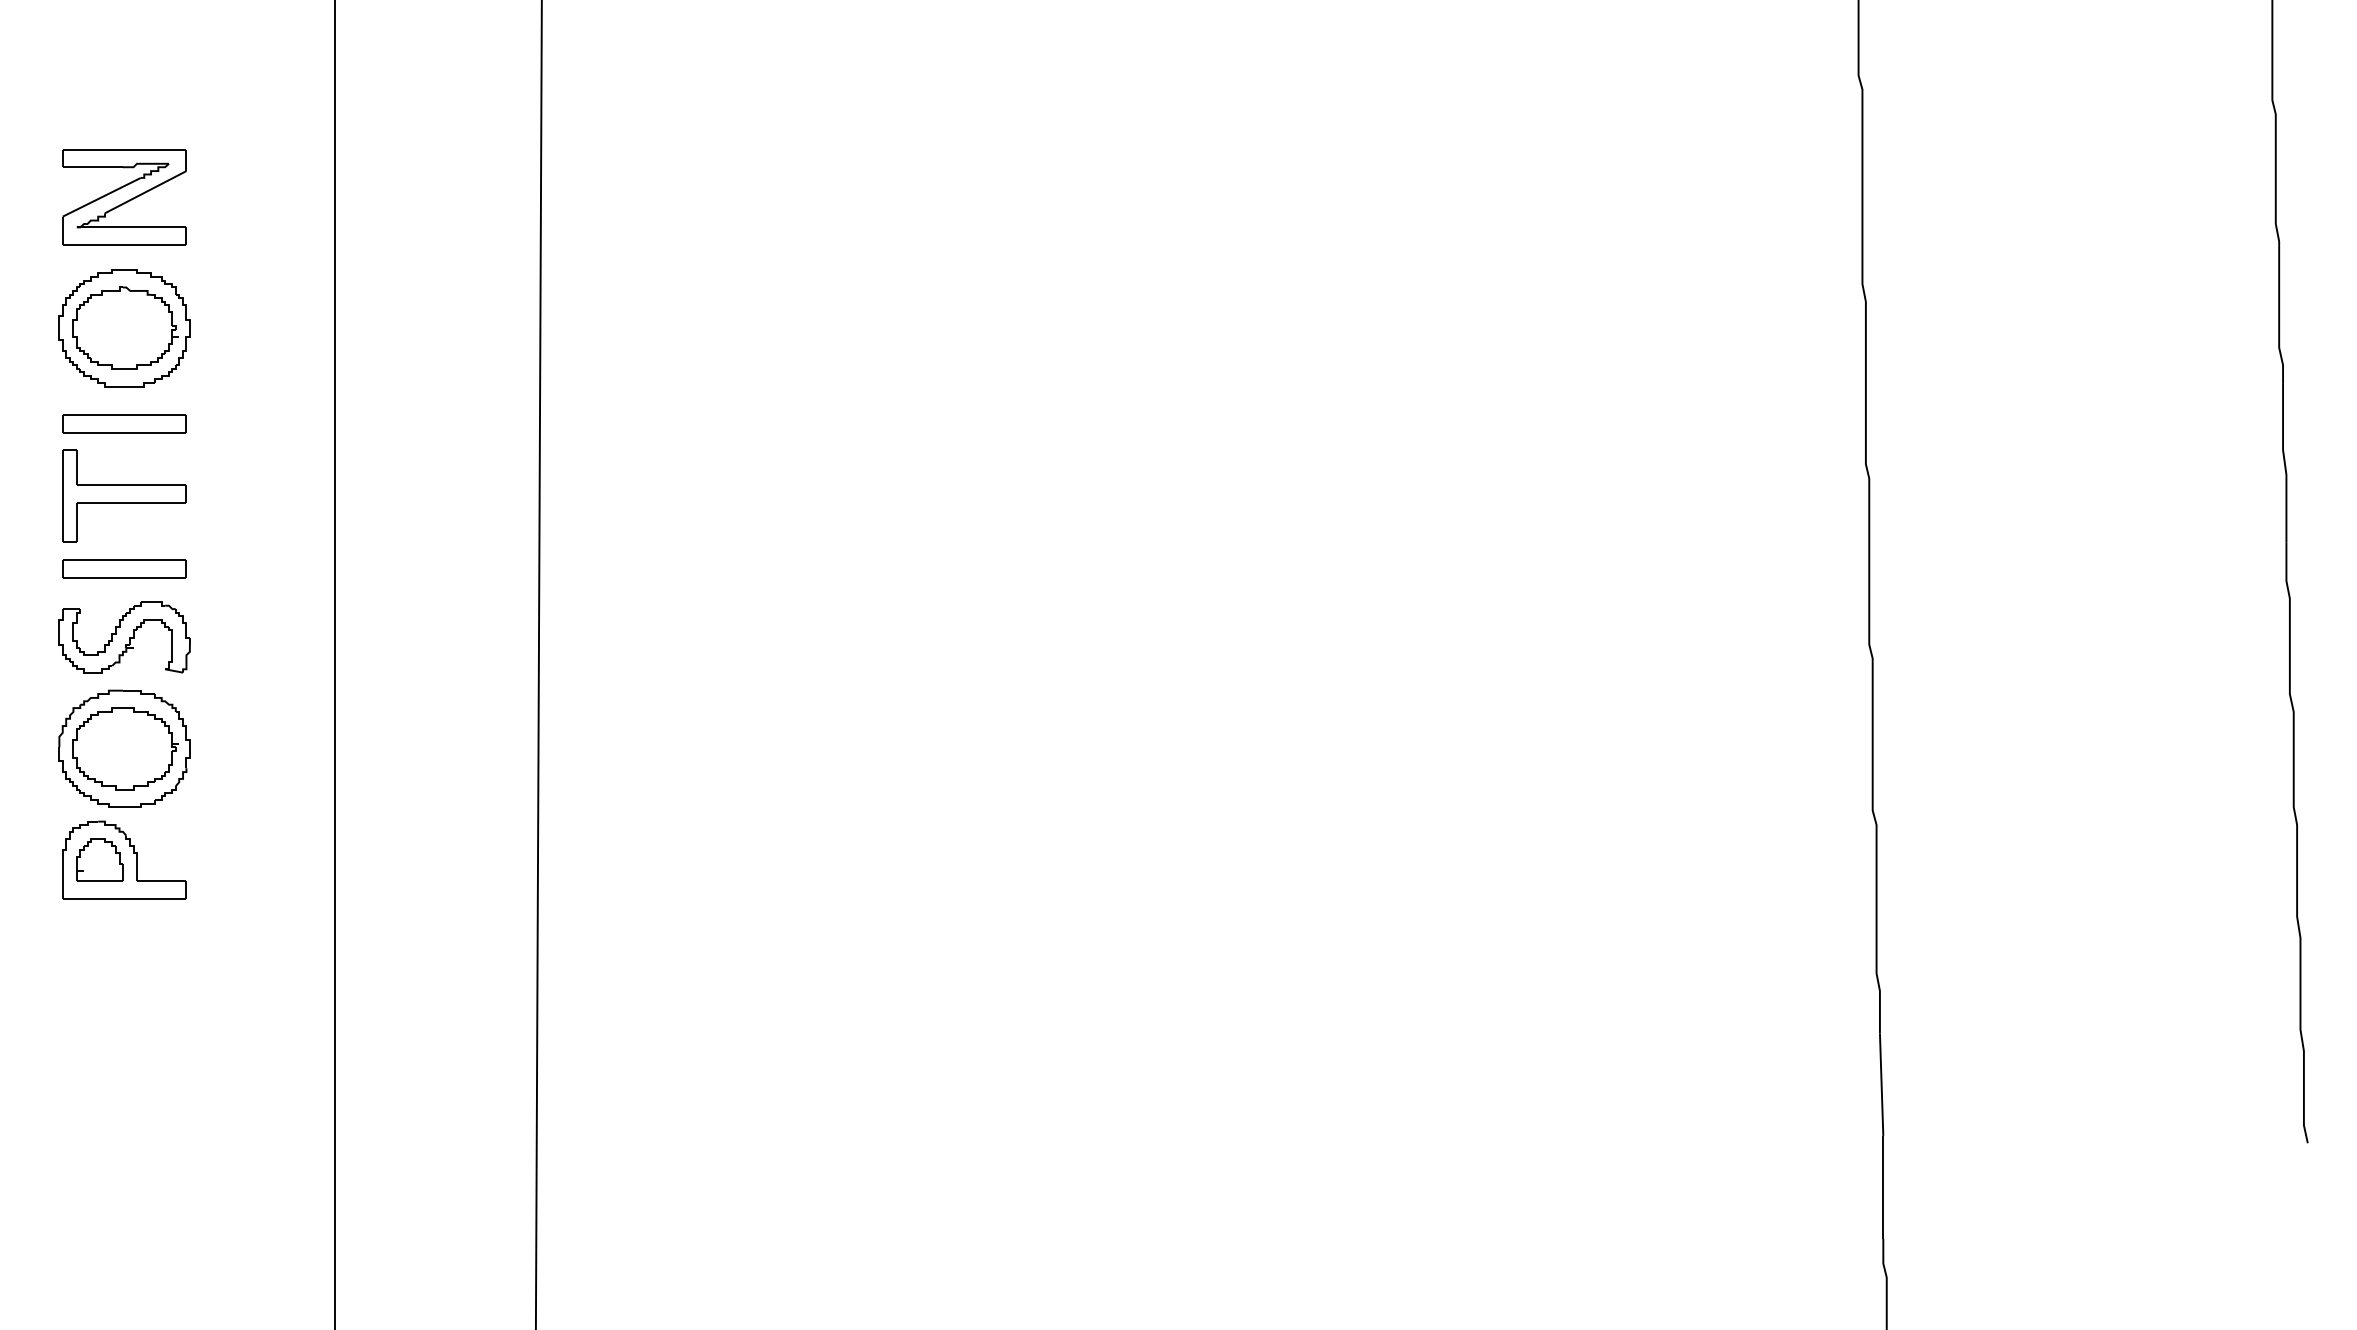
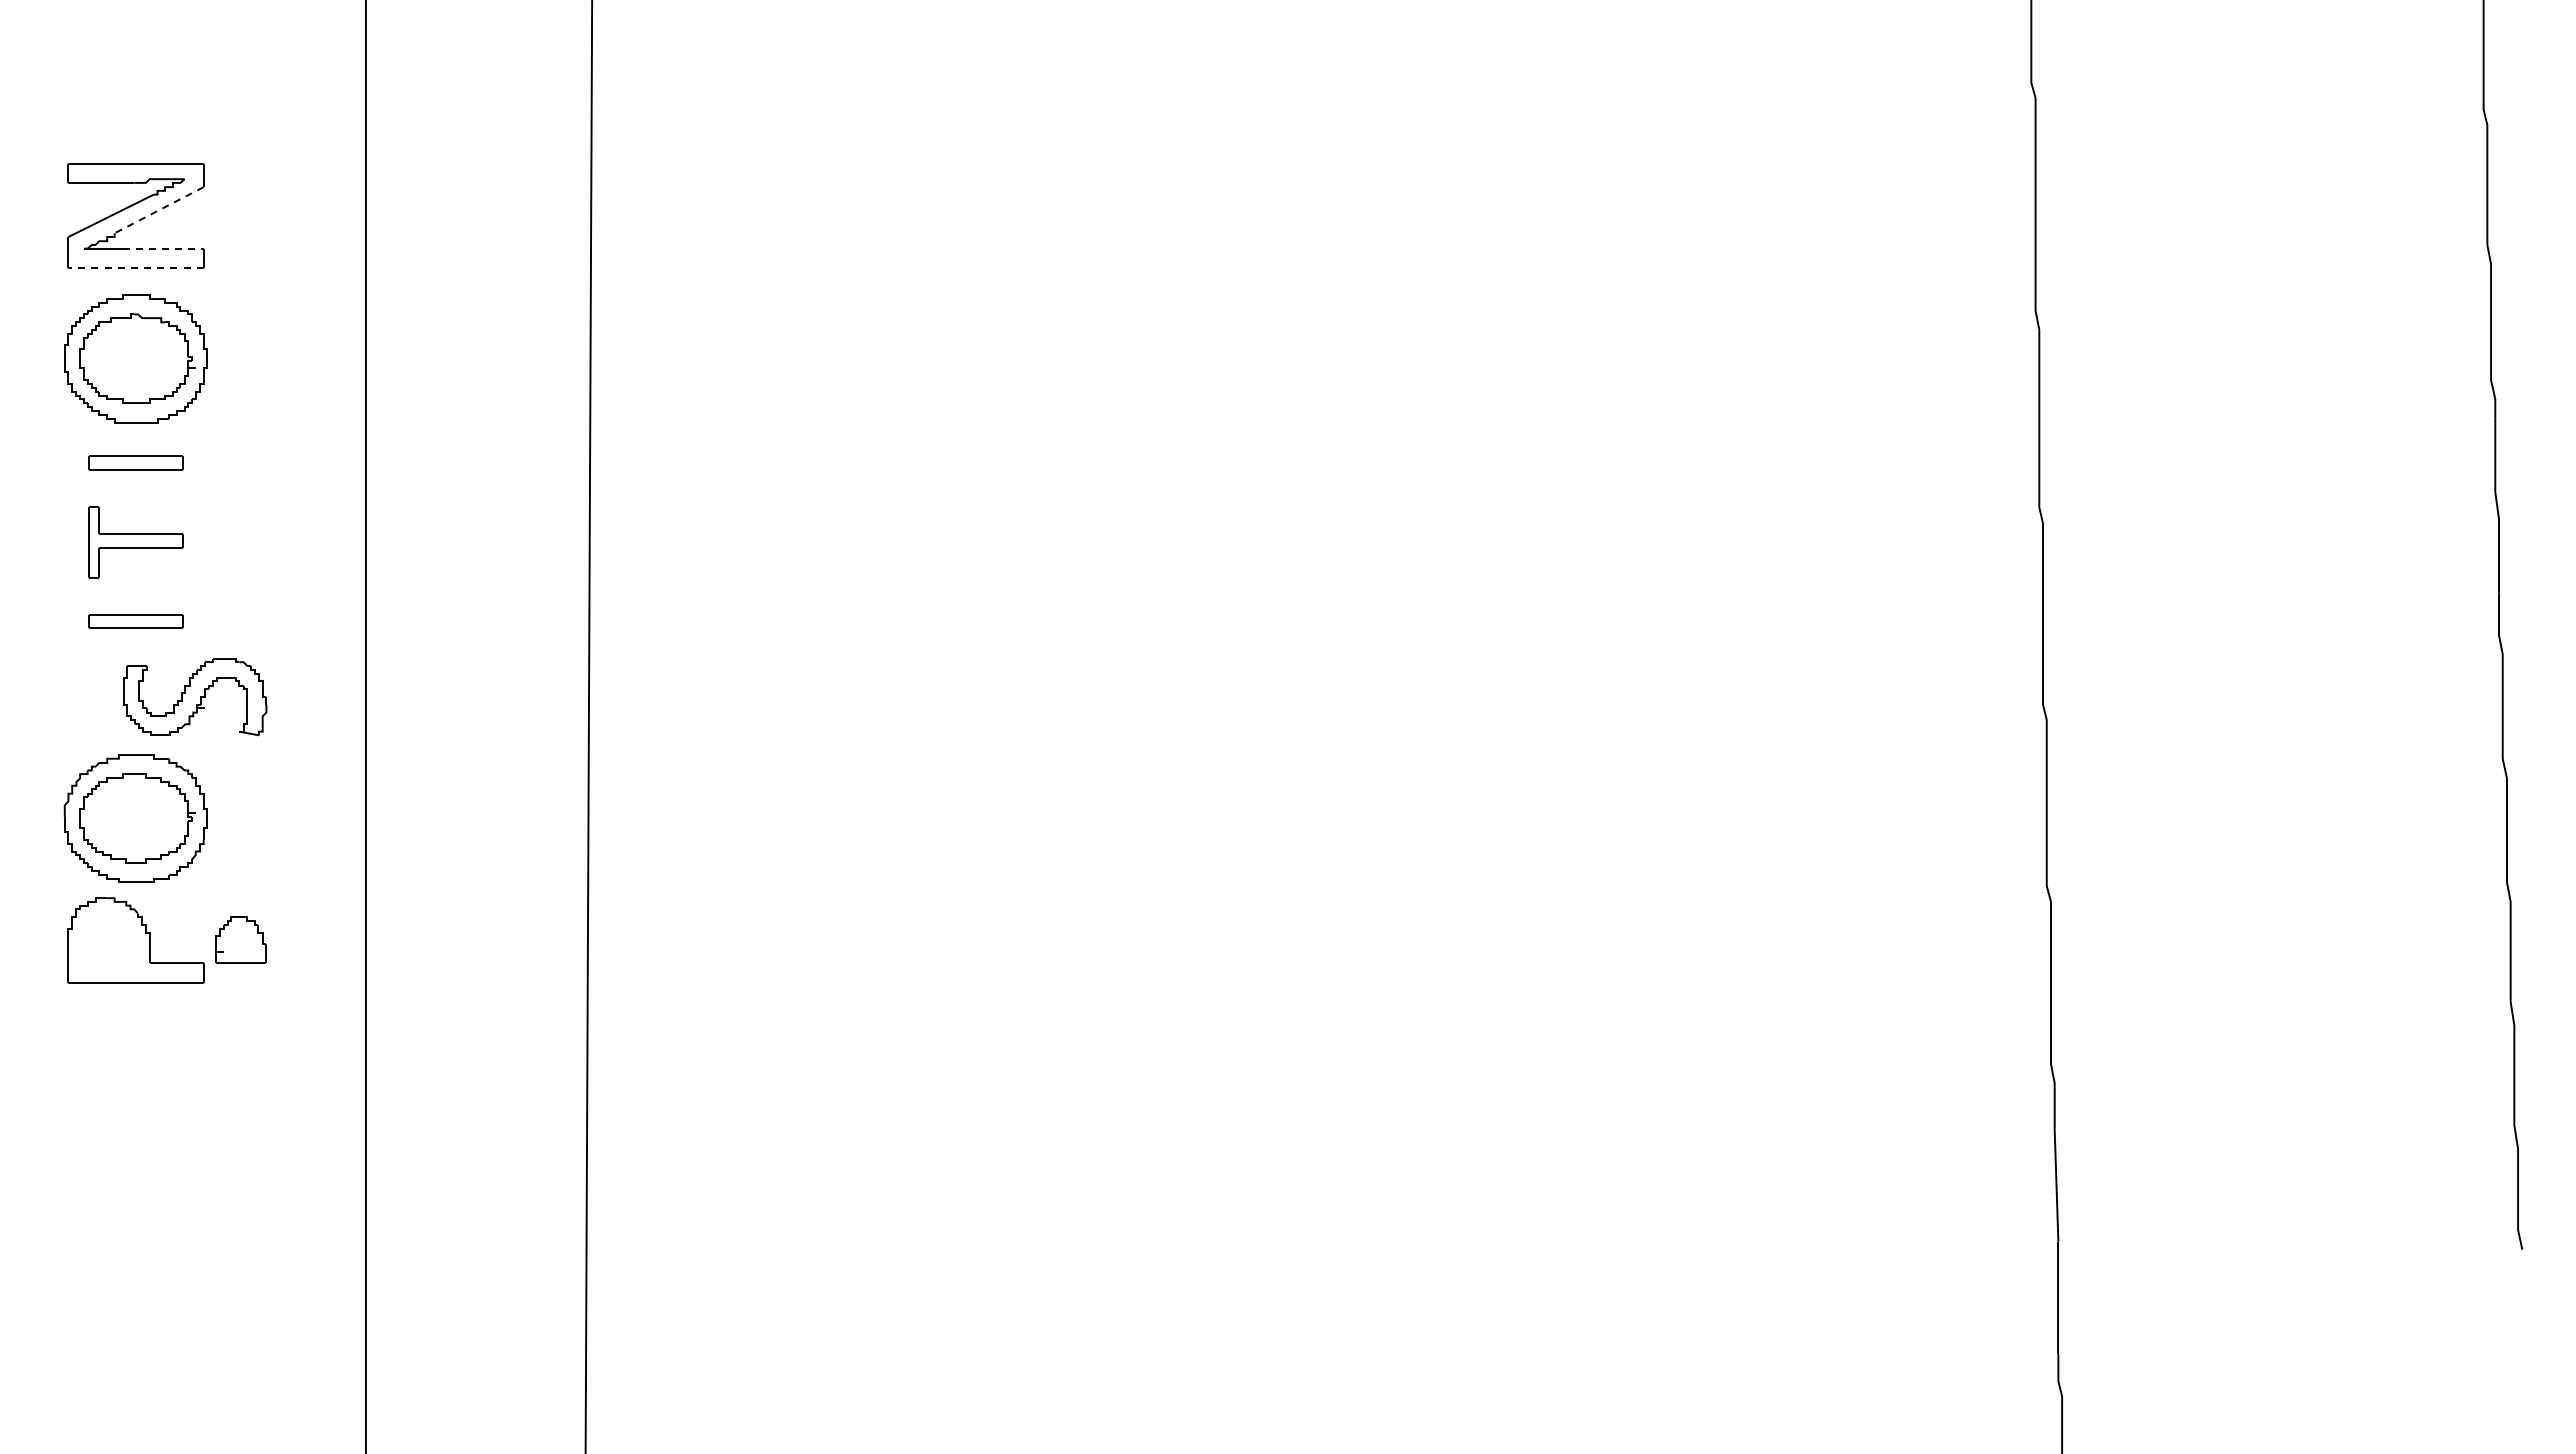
line: (145, 192) -> (158, 210), solid -> dashed
line: (149, 227) -> (163, 248), solid -> dashed
line: (124, 245) -> (136, 268), solid -> dashed
part: (124, 423) -> (135, 462), size x0.7
part: (124, 496) -> (135, 542), size x0.7
part: (124, 568) -> (135, 621), size x0.7
part: (124, 638) -> (195, 697), moved
part: (99, 859) -> (240, 939), moved

